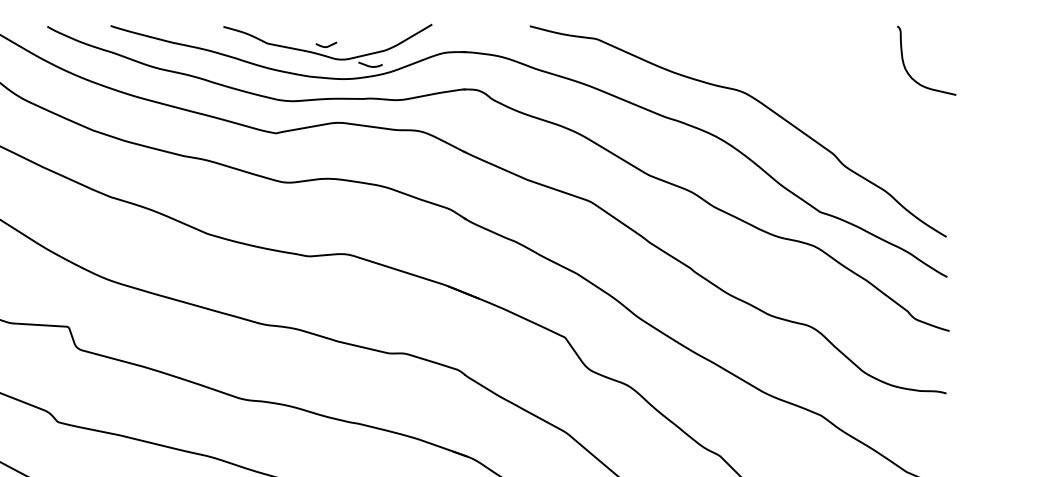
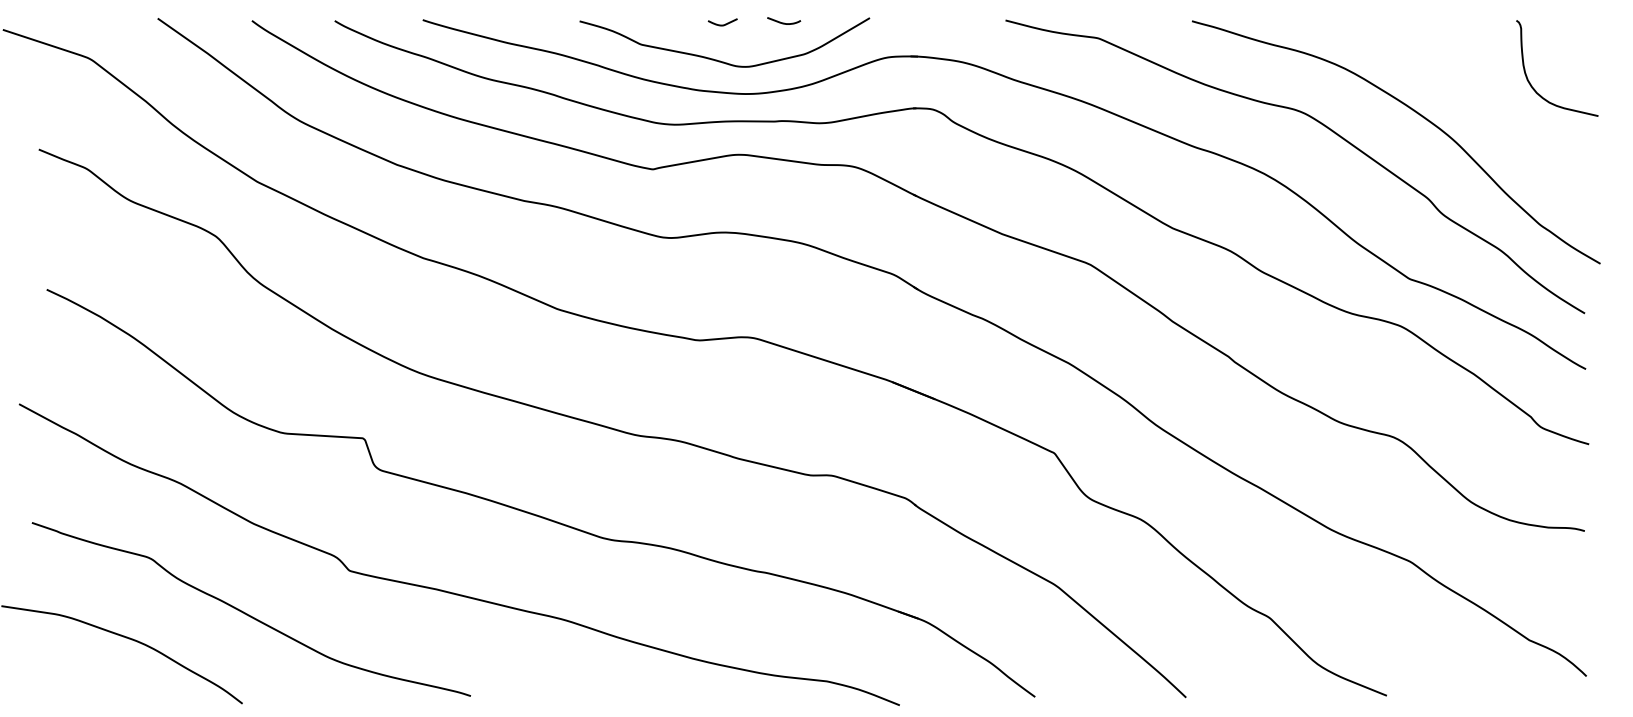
curve: (326, 46) -> (722, 24), moved
curve: (370, 65) -> (784, 22), moved
curve: (825, 93) -> (1416, 113), added

